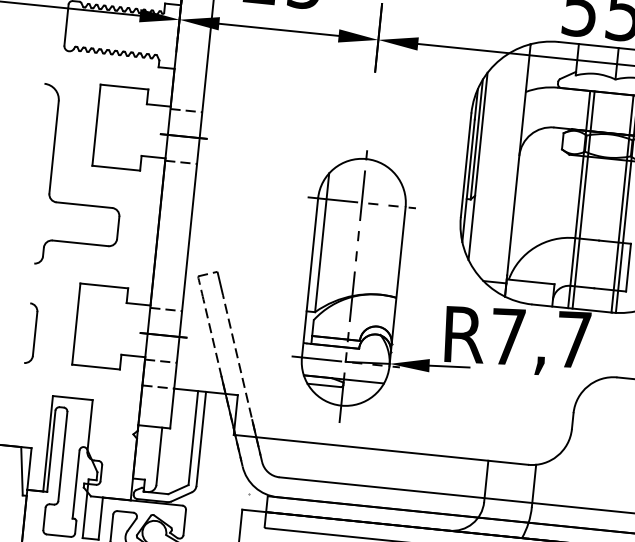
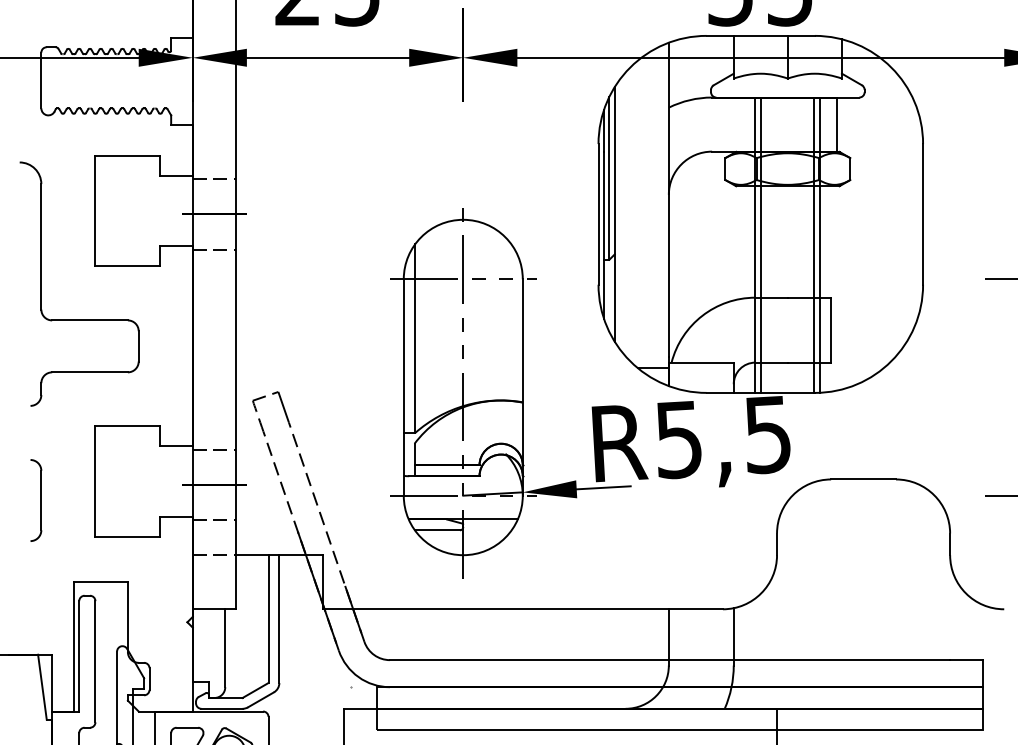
text: (540, 338) -> (722, 437), R7,7 -> R5,5

